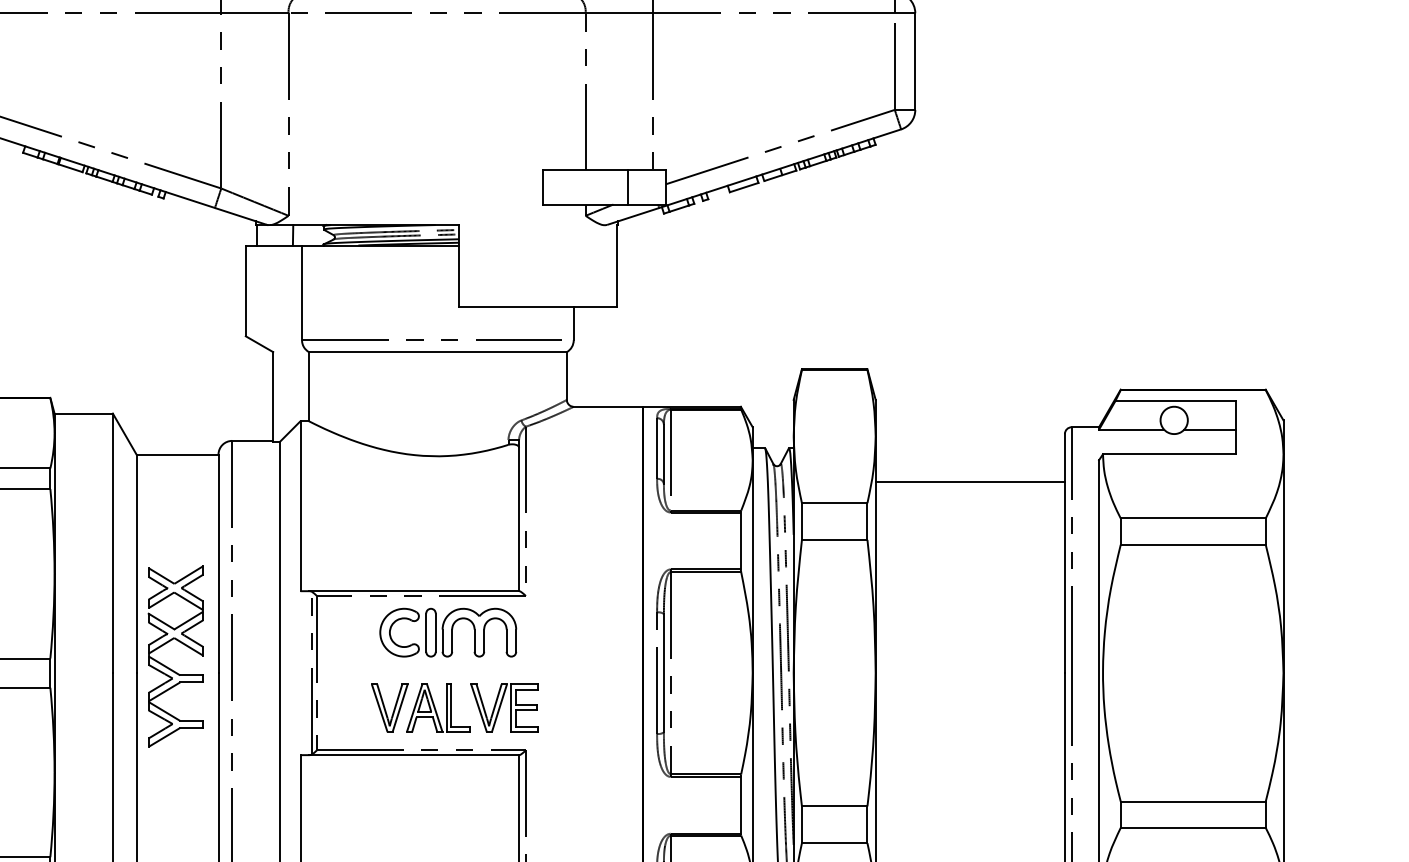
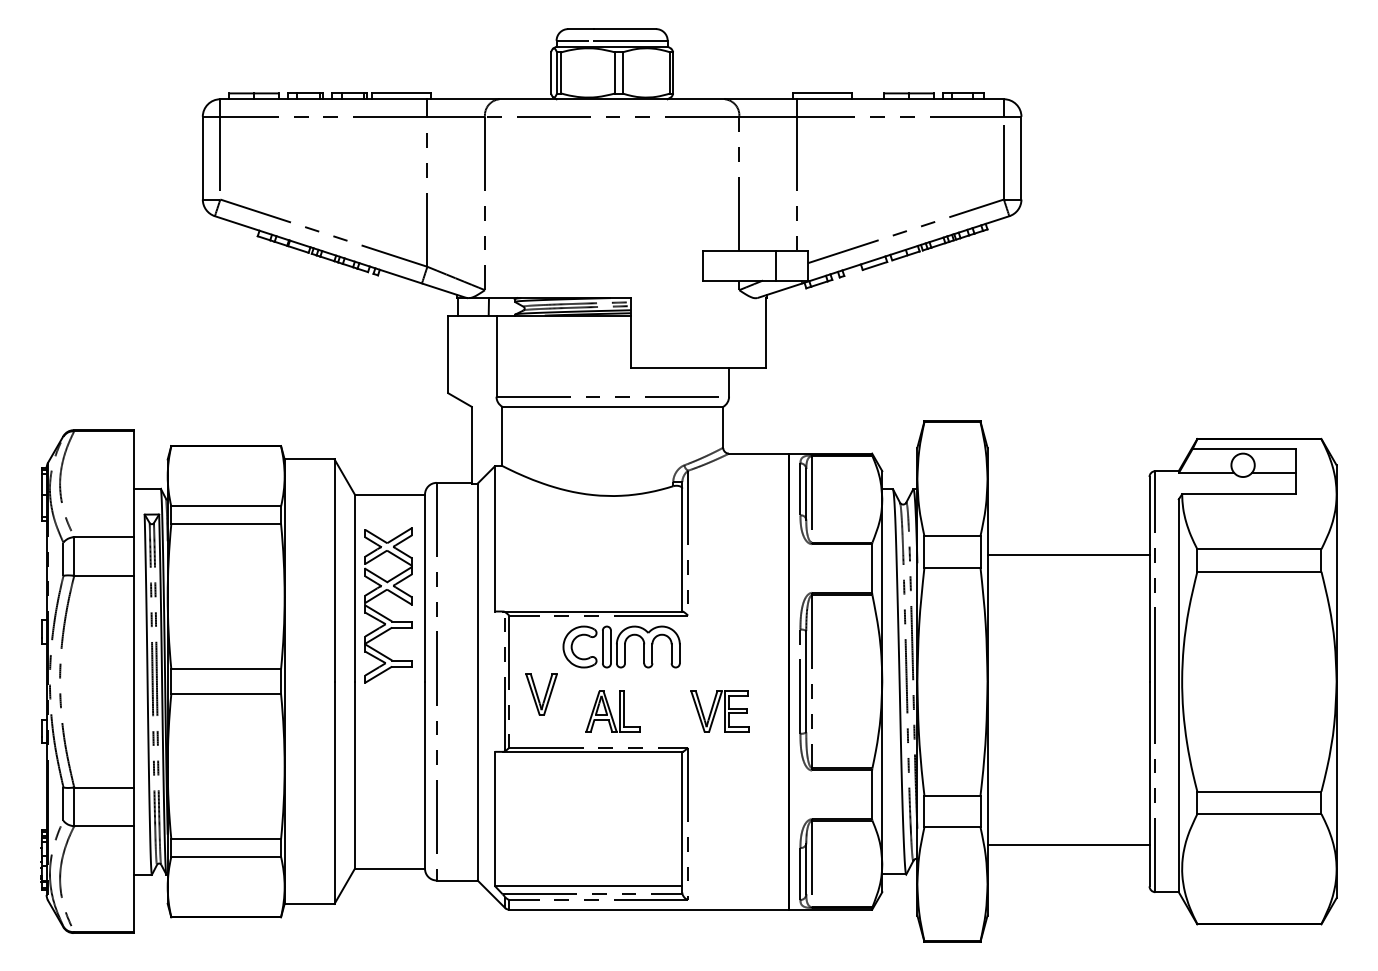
line: (970, 481) -> (1068, 554), moved
part: (171, 668) -> (384, 615), moved
part: (389, 708) -> (541, 694), moved
part: (504, 708) -> (719, 711), moved

